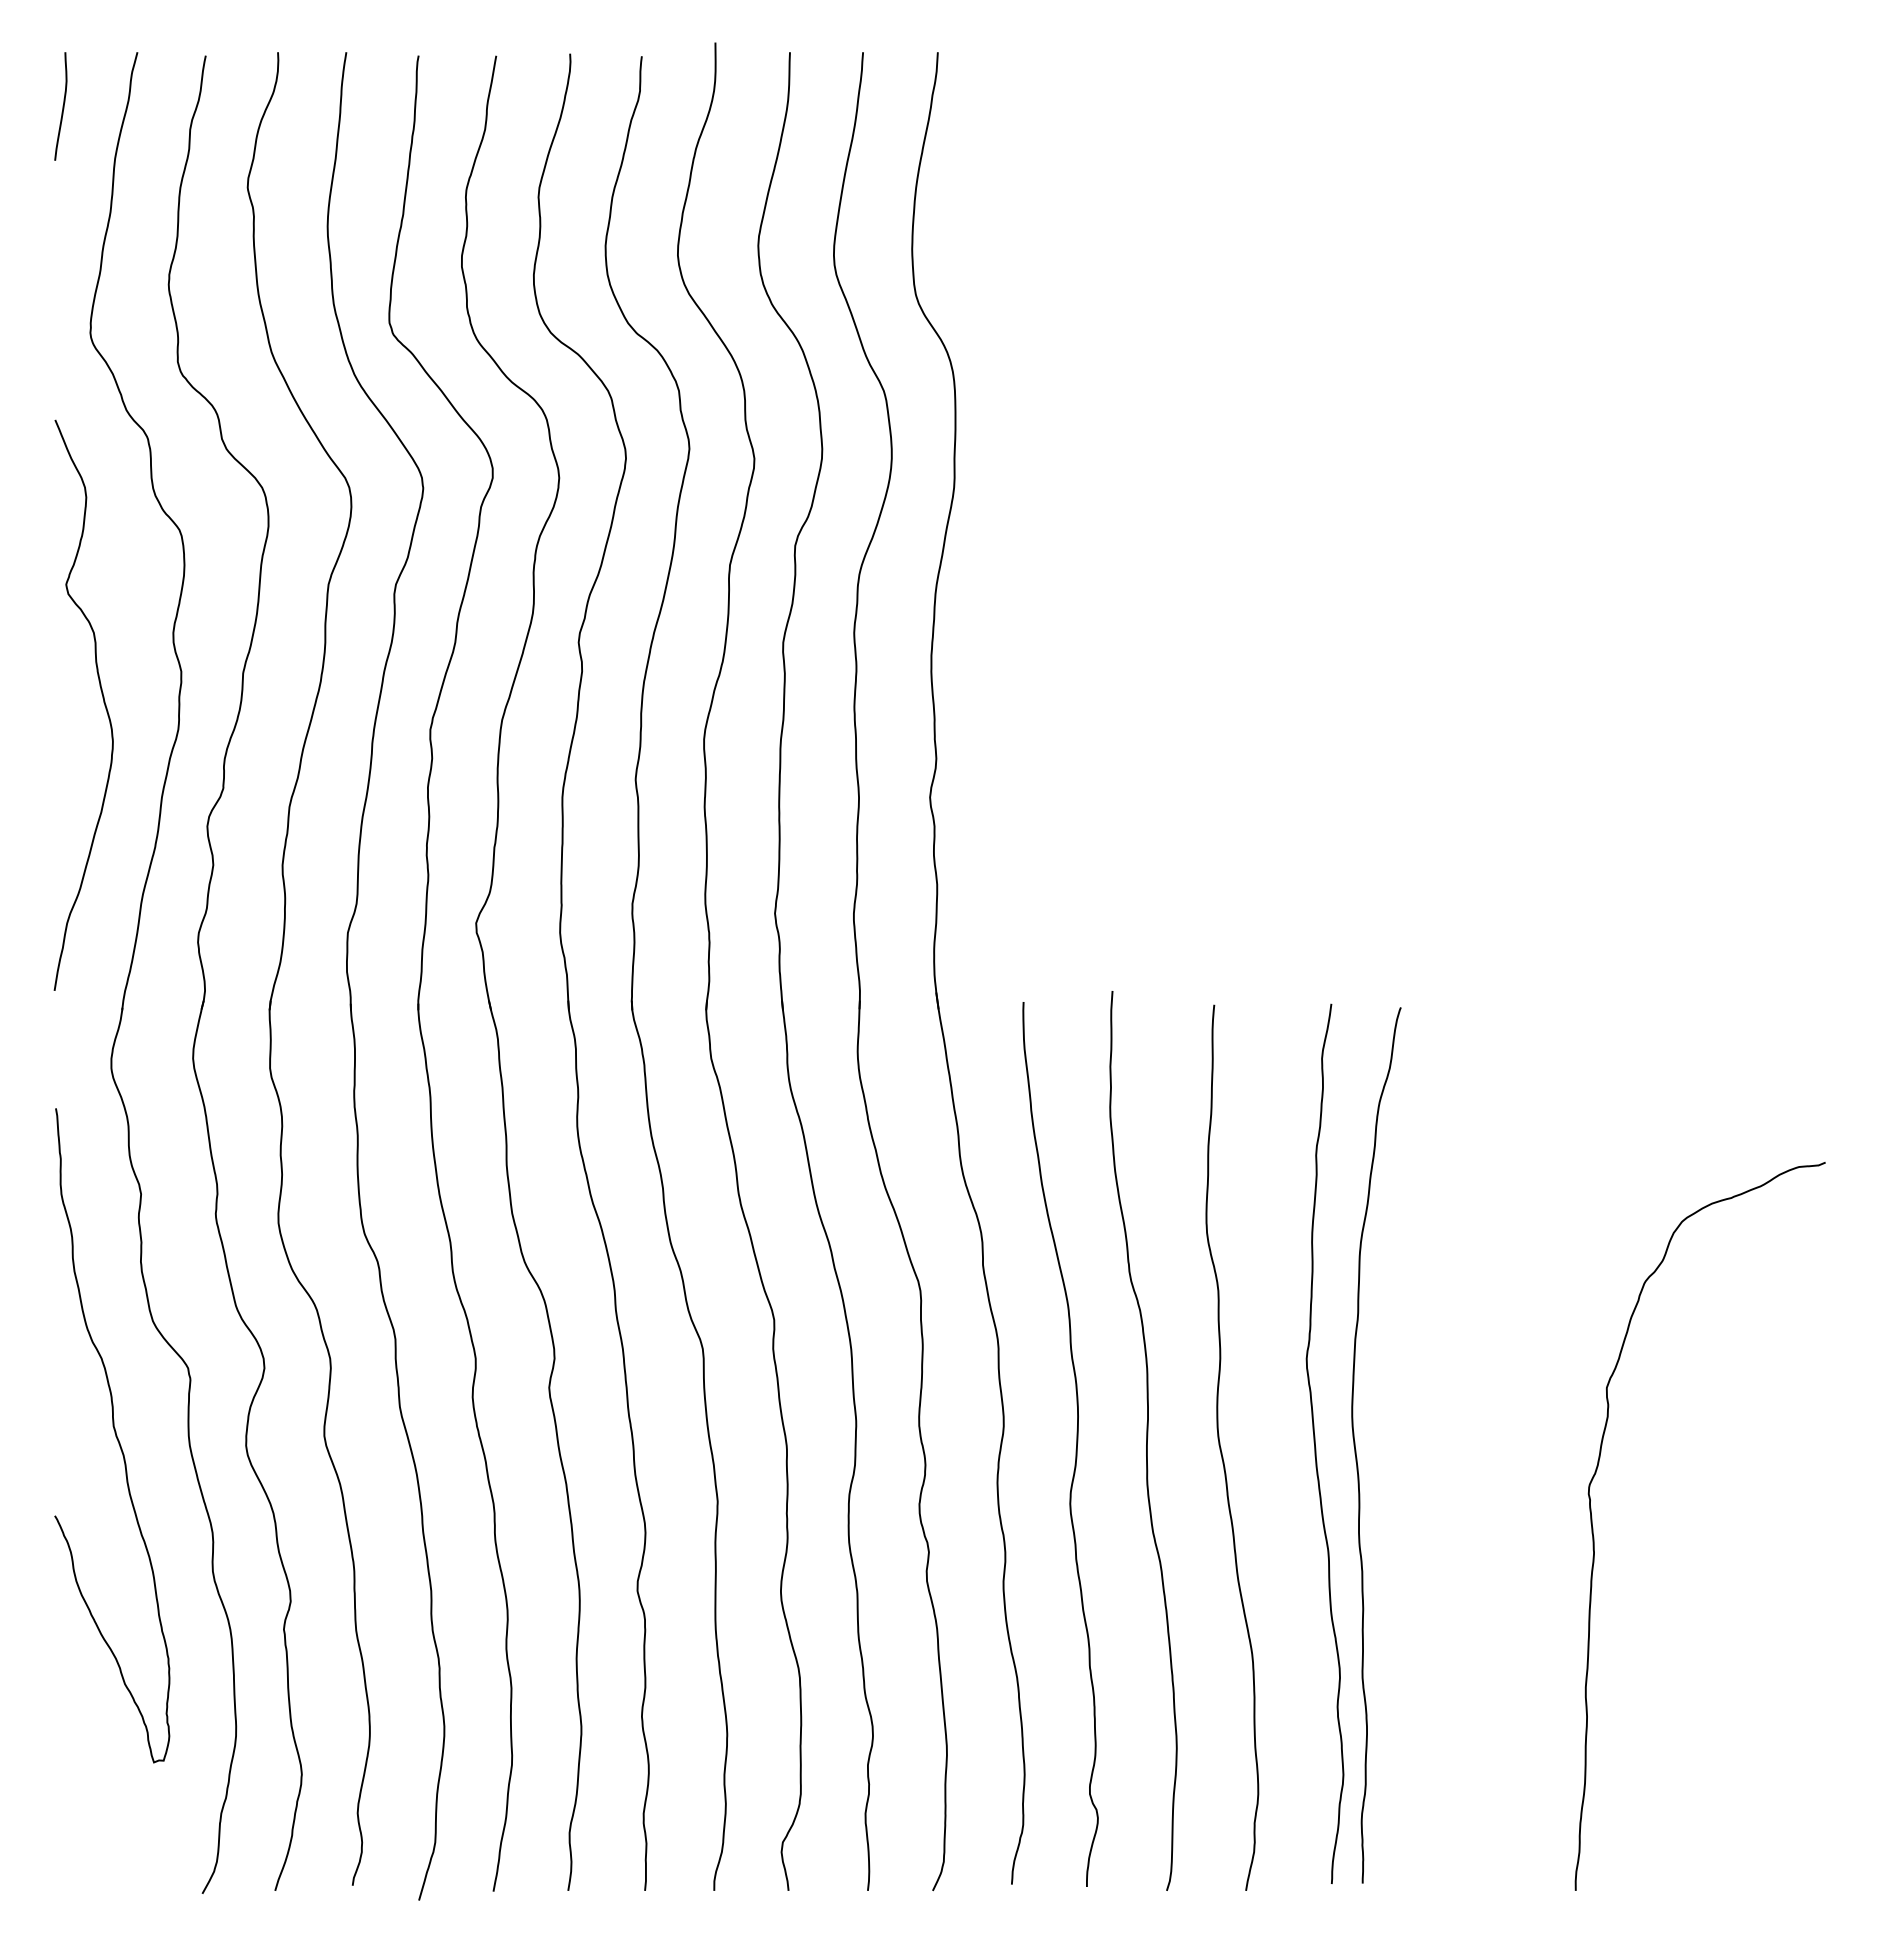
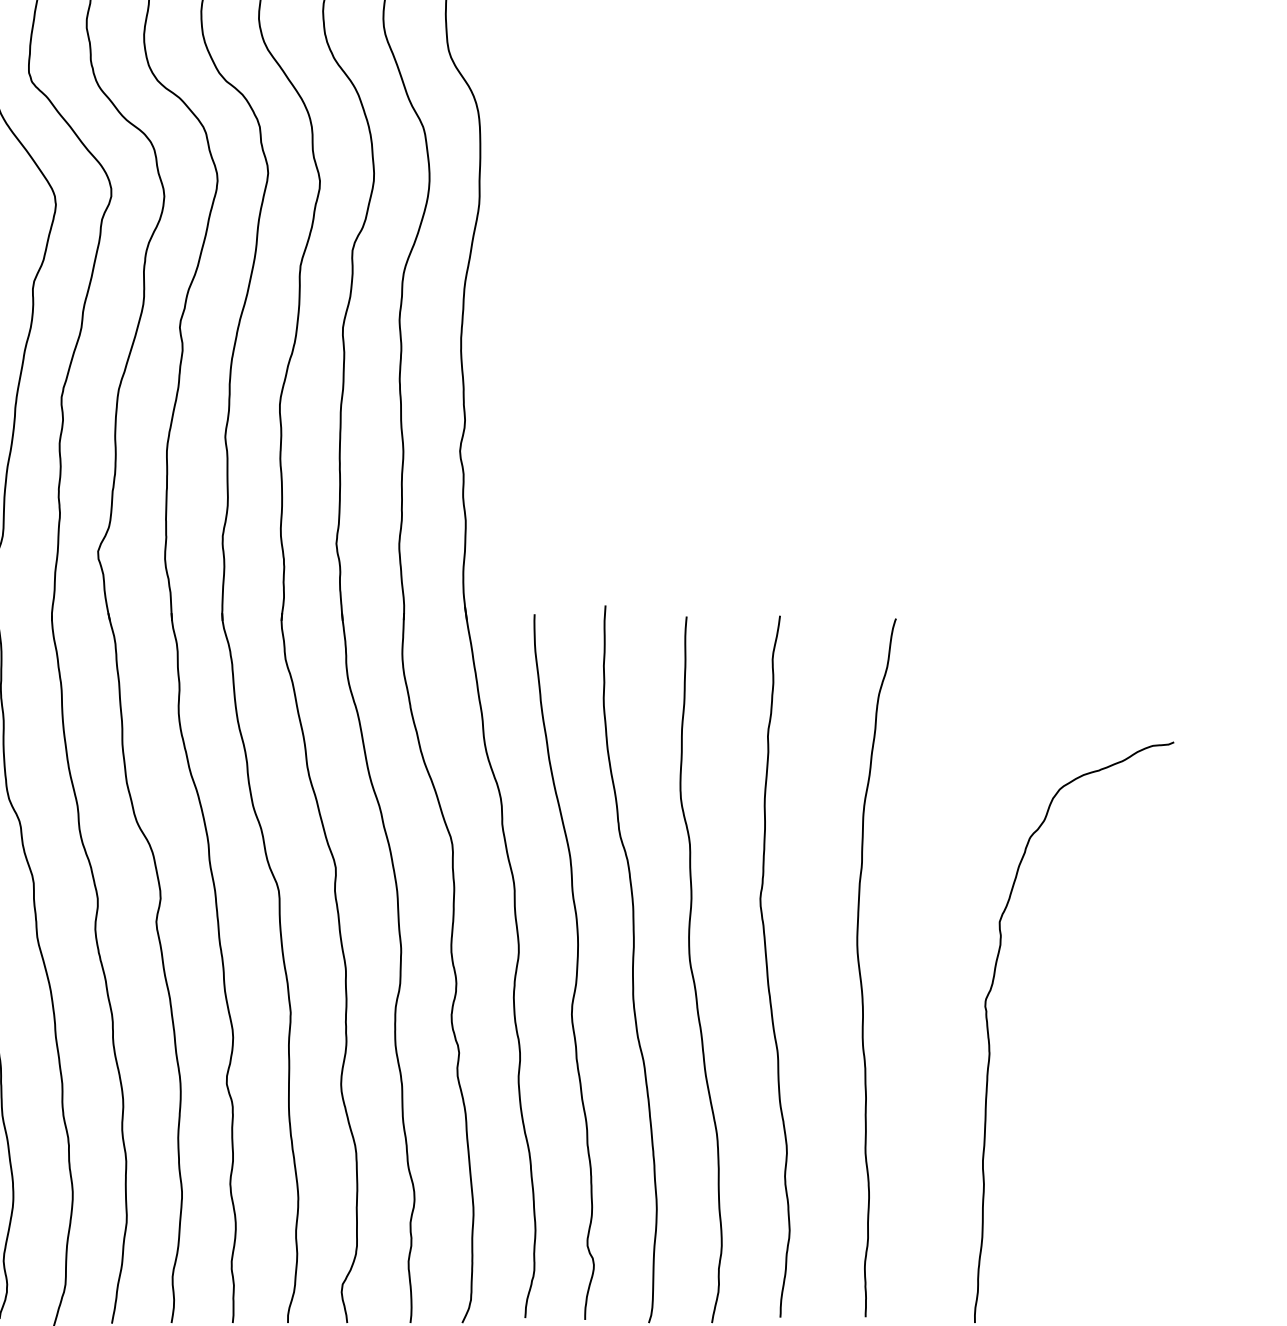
curve: (1356, 1449) -> (860, 971), moved

